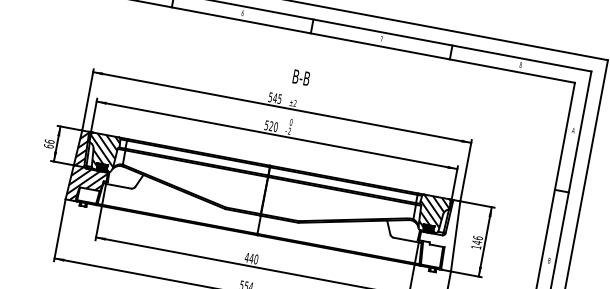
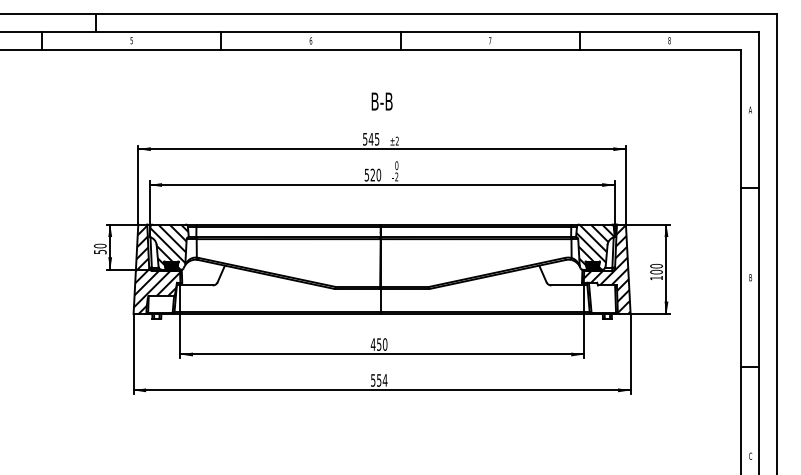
text: (300, 77) -> (381, 101), moved
text: (48, 143) -> (99, 248), 66 -> 50
hatch: (438, 233) -> (606, 269), added
text: (477, 239) -> (656, 268), 146 -> 100
text: (251, 258) -> (378, 344), 440 -> 450

